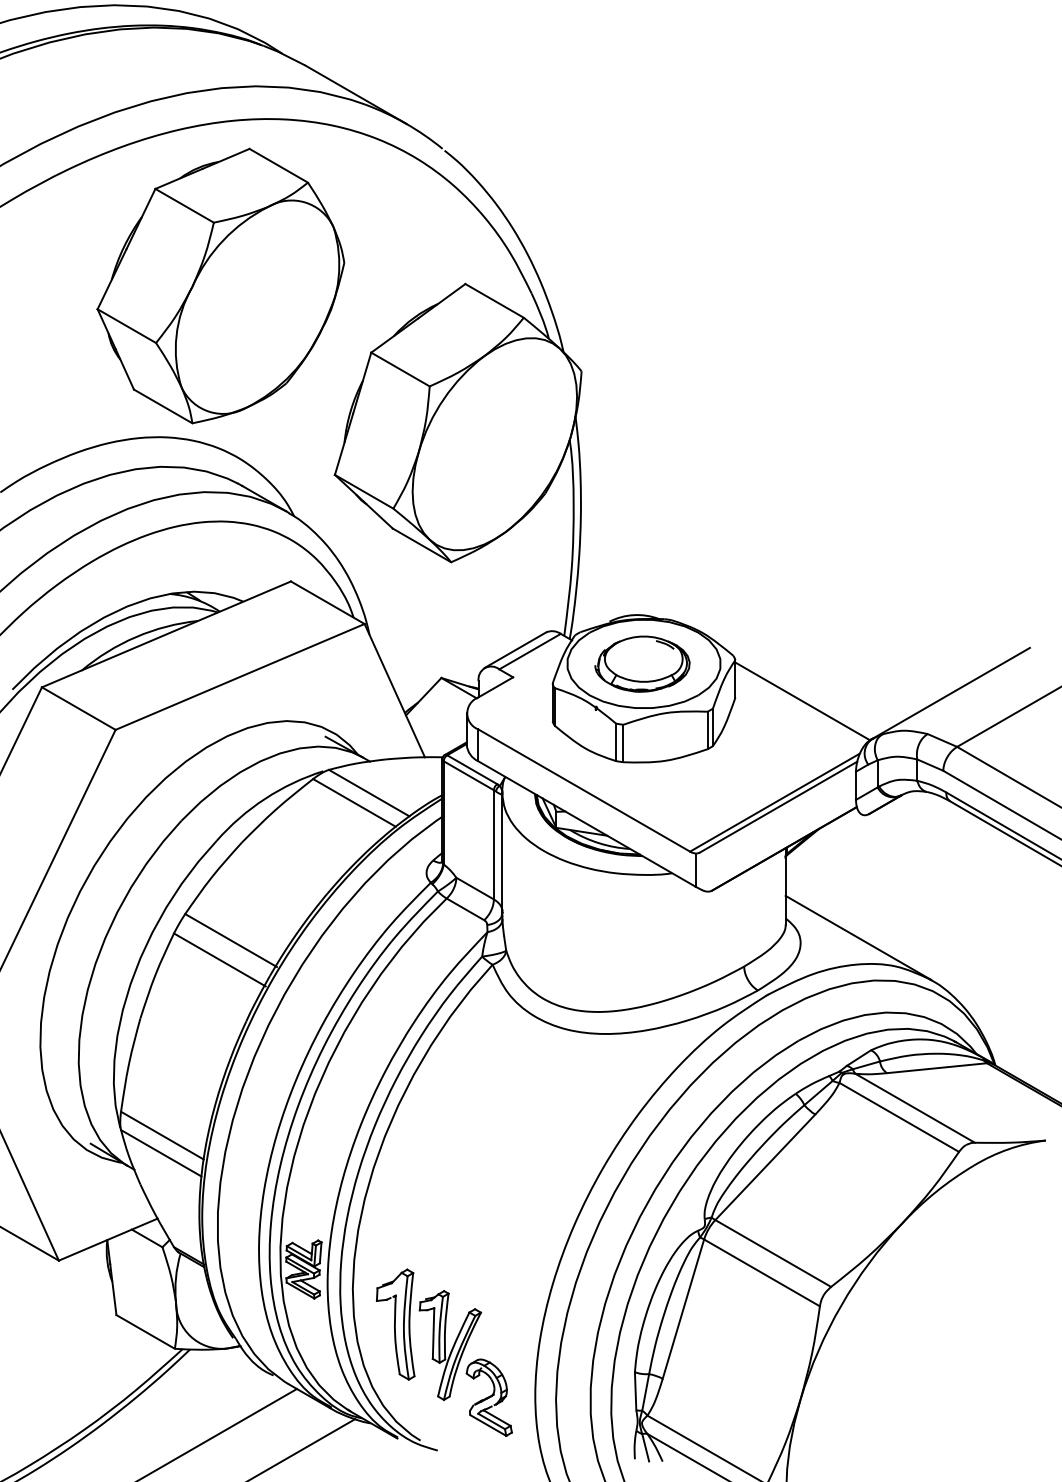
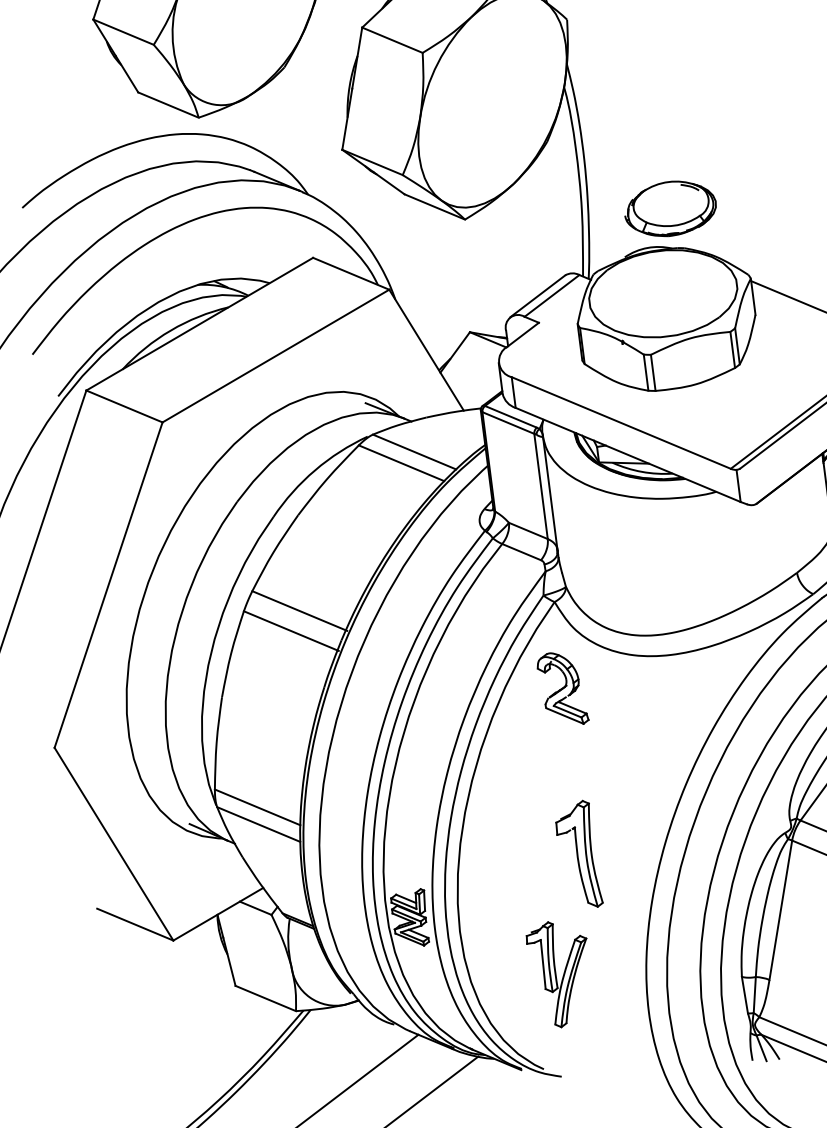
part: (642, 663) -> (670, 208), moved
part: (395, 1324) -> (578, 855), moved
part: (488, 1397) -> (561, 689), moved

